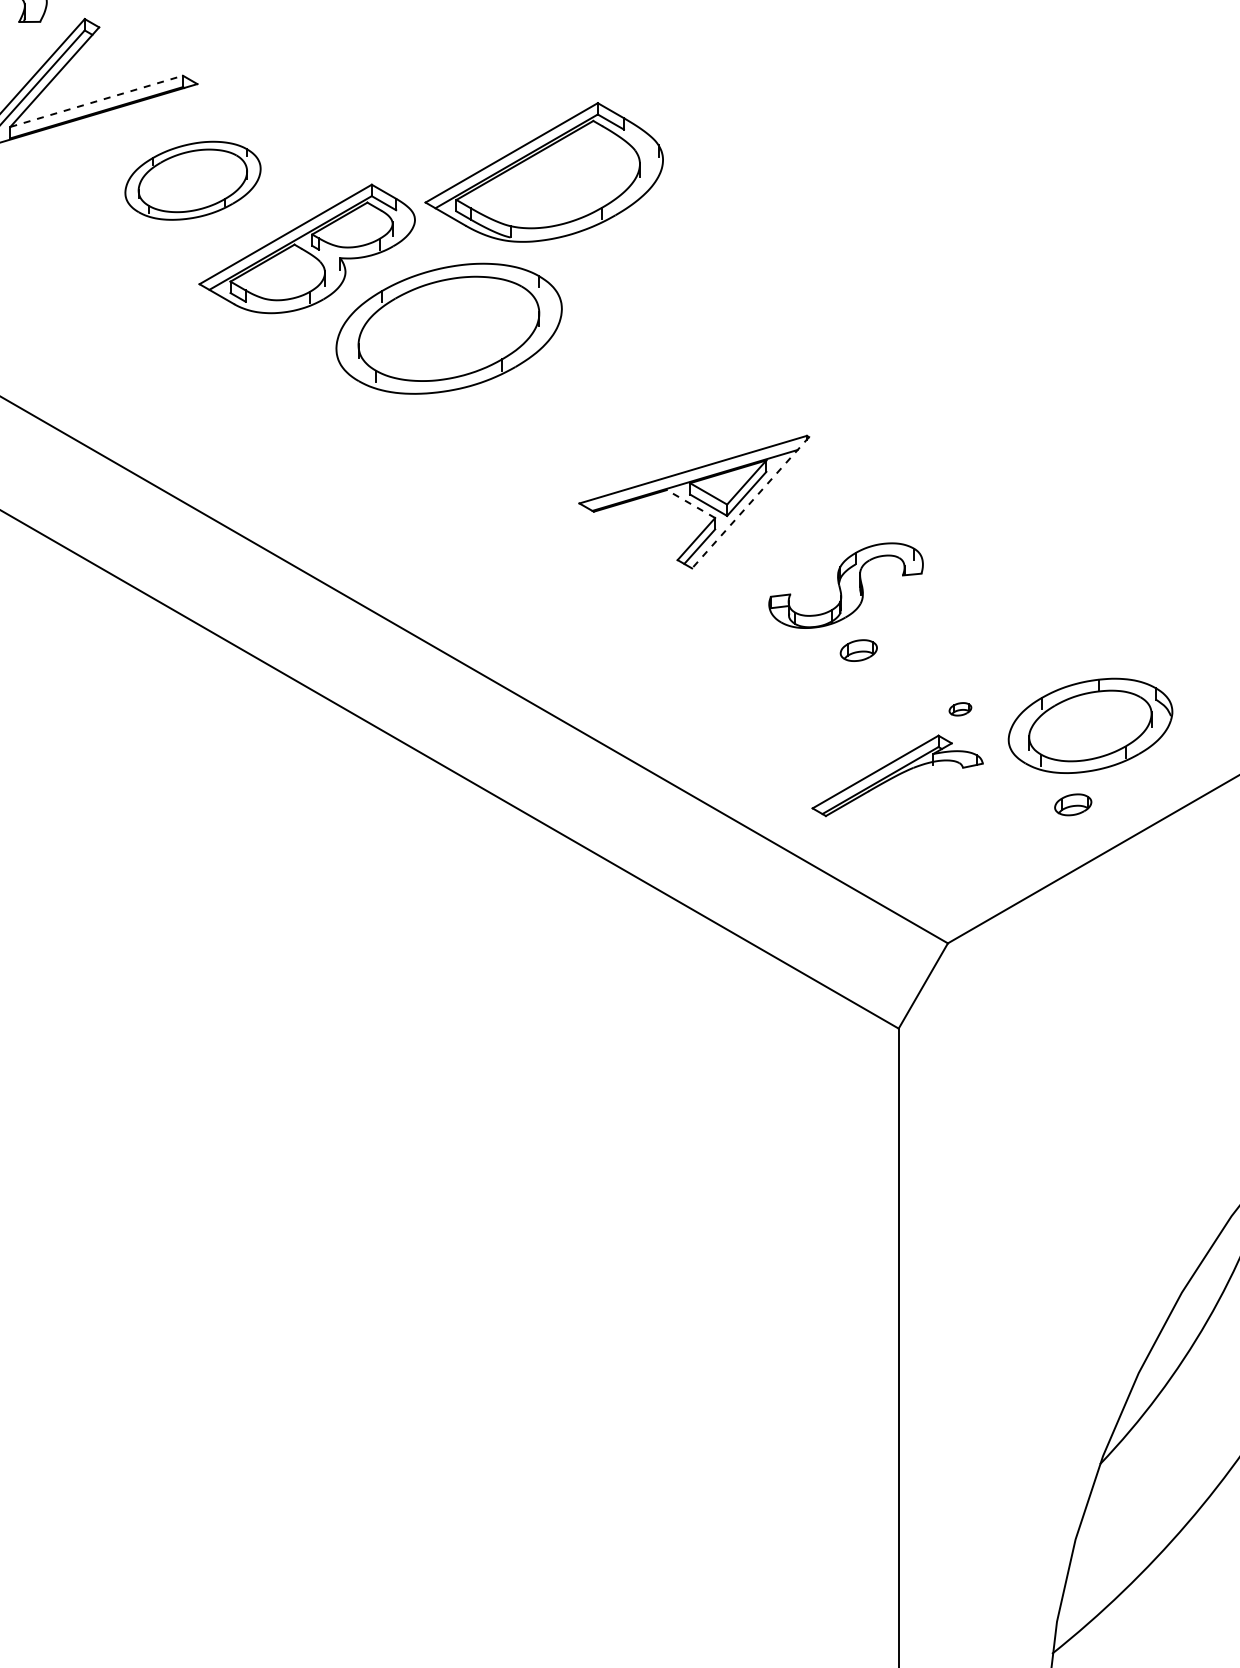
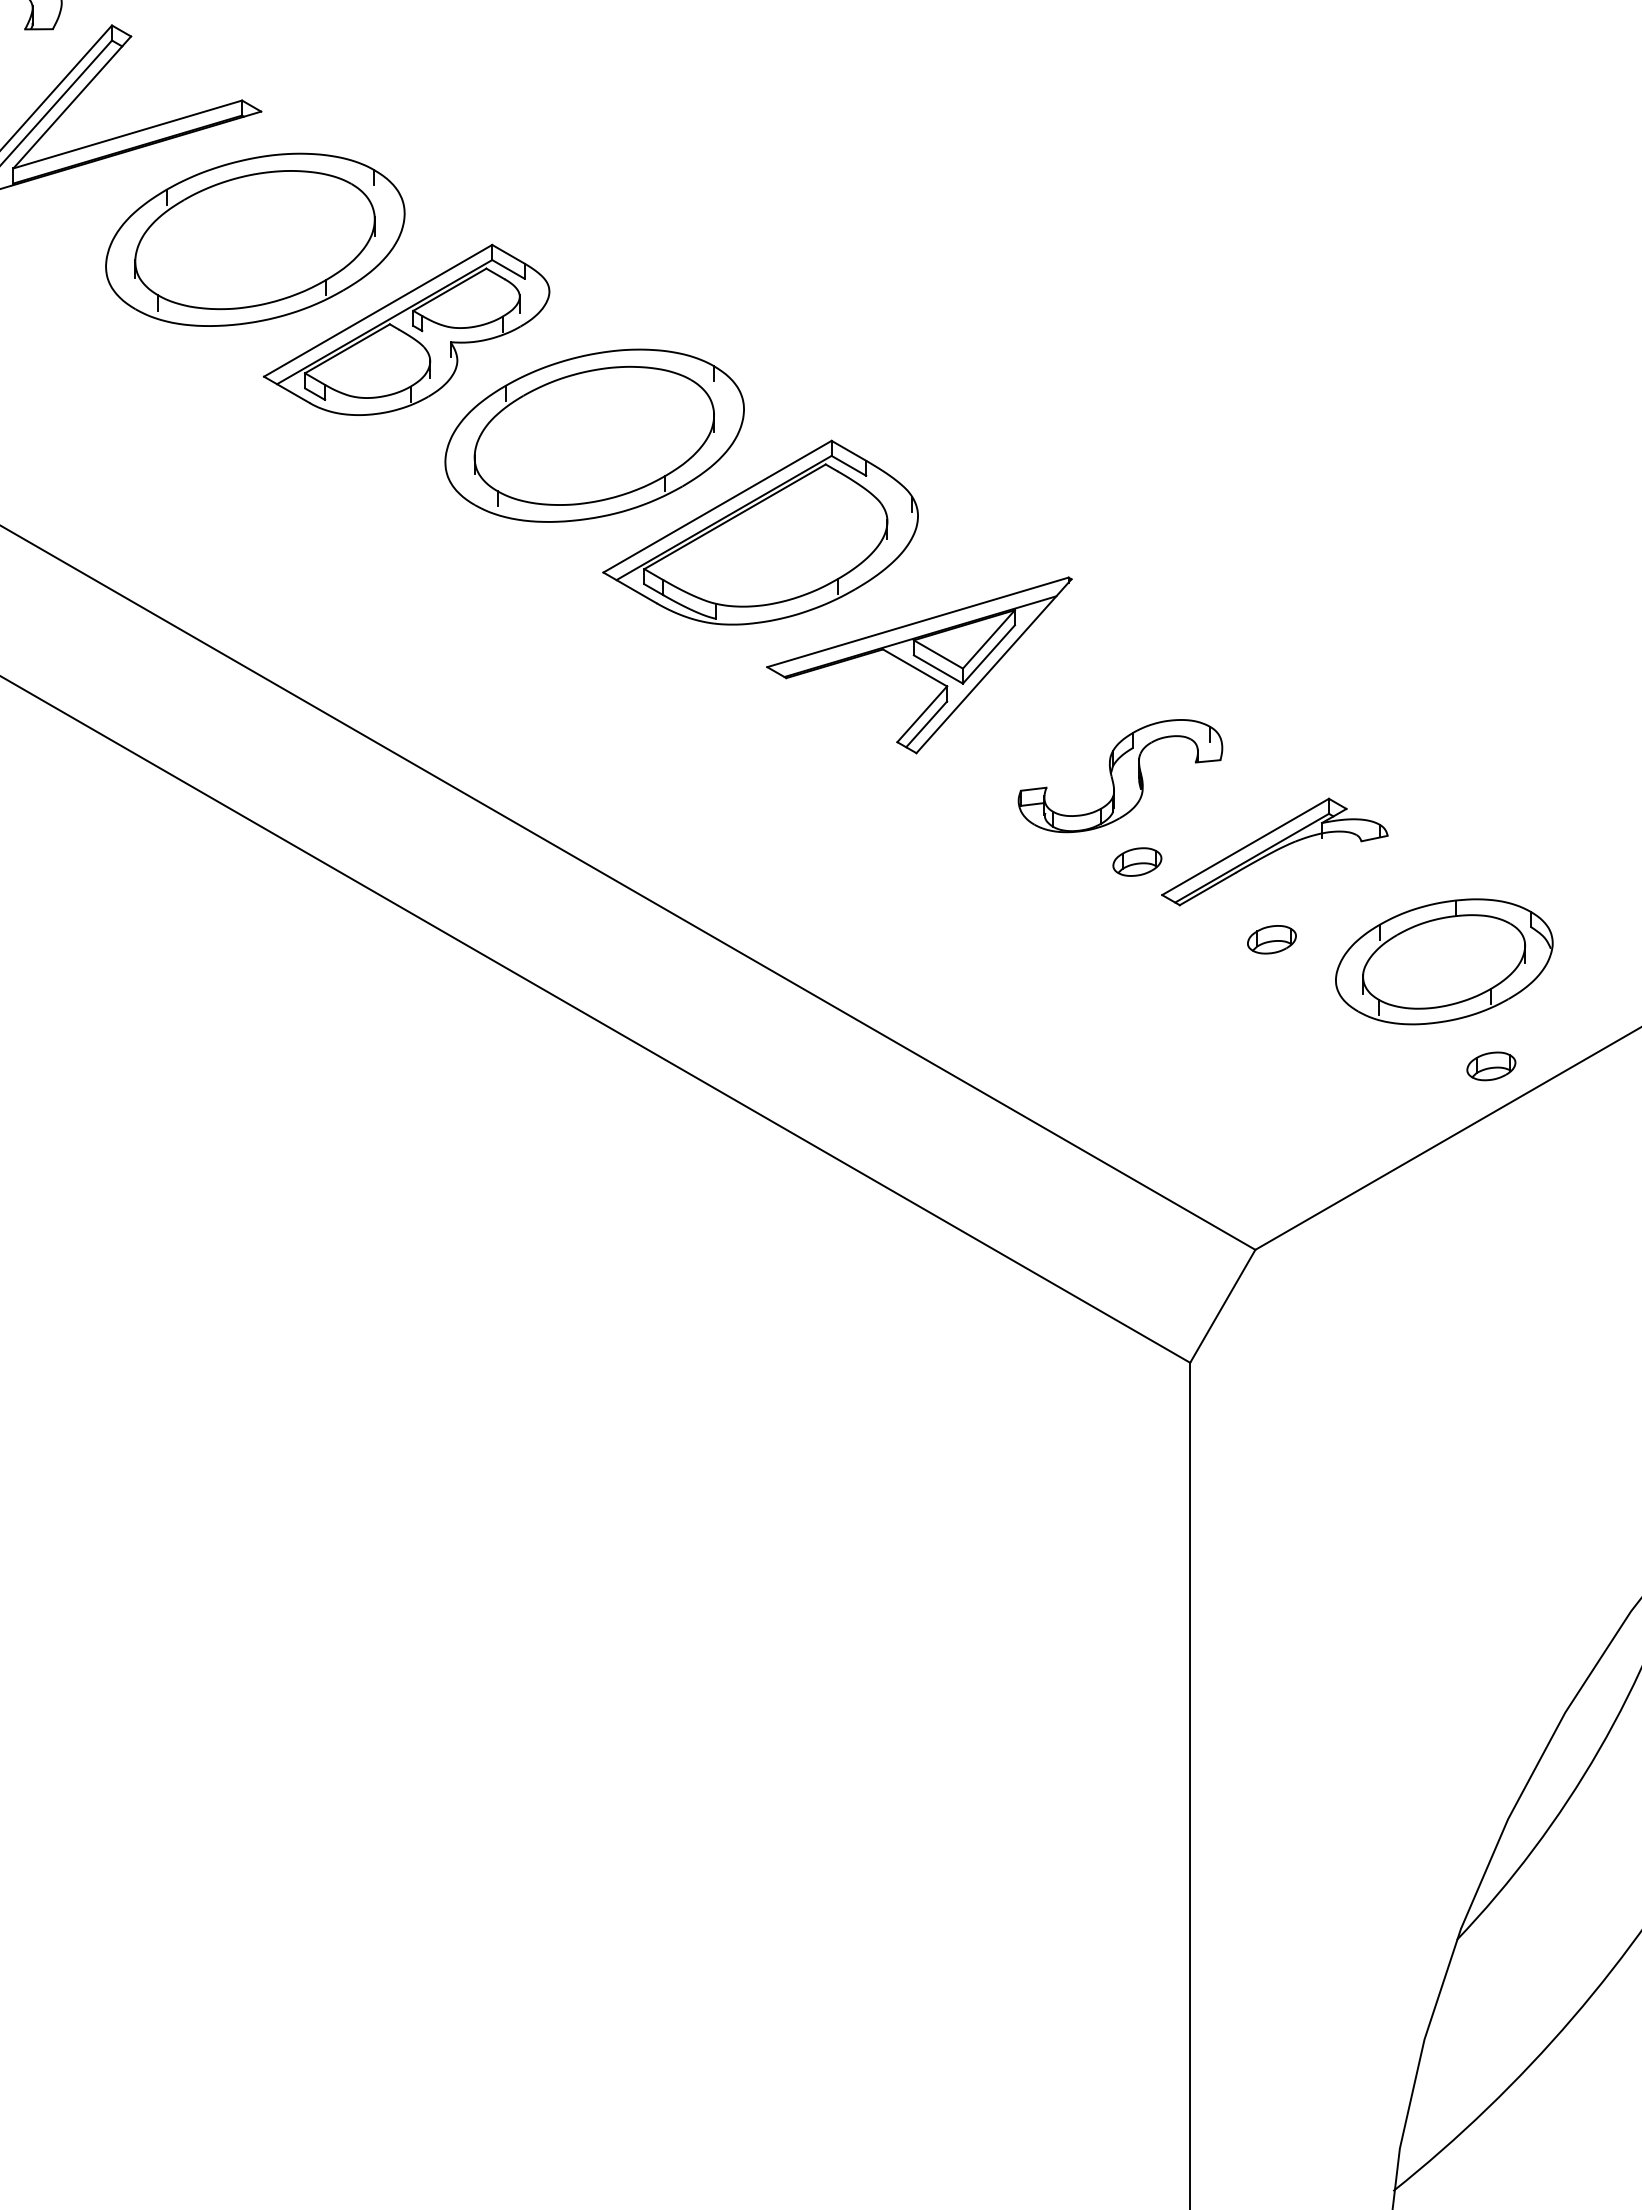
line: (97, 101) -> (128, 134), dashed -> solid
part: (544, 172) -> (760, 532), moved
part: (193, 180) -> (255, 239), size x1.67
line: (750, 502) -> (994, 666), dashed -> solid
line: (691, 503) -> (915, 667), dashed -> solid
part: (960, 709) -> (1271, 939), size x1.67
part: (897, 775) -> (1274, 851), moved
part: (1073, 804) -> (1491, 1066), moved

